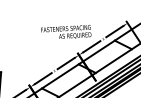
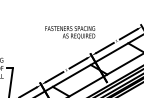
text: (66, 32) -> (70, 32), moved

